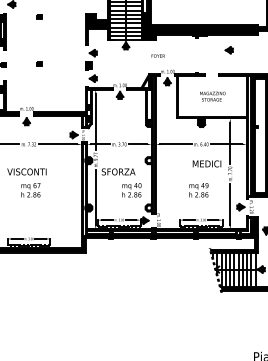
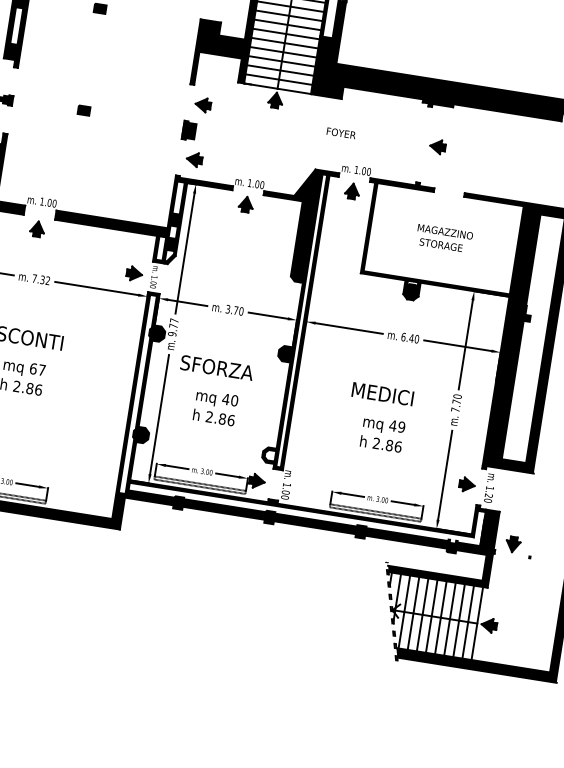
part: (228, 50) -> (436, 147), moved
text: (206, 163) -> (381, 393), moved
text: (131, 190) -> (214, 408), moved

